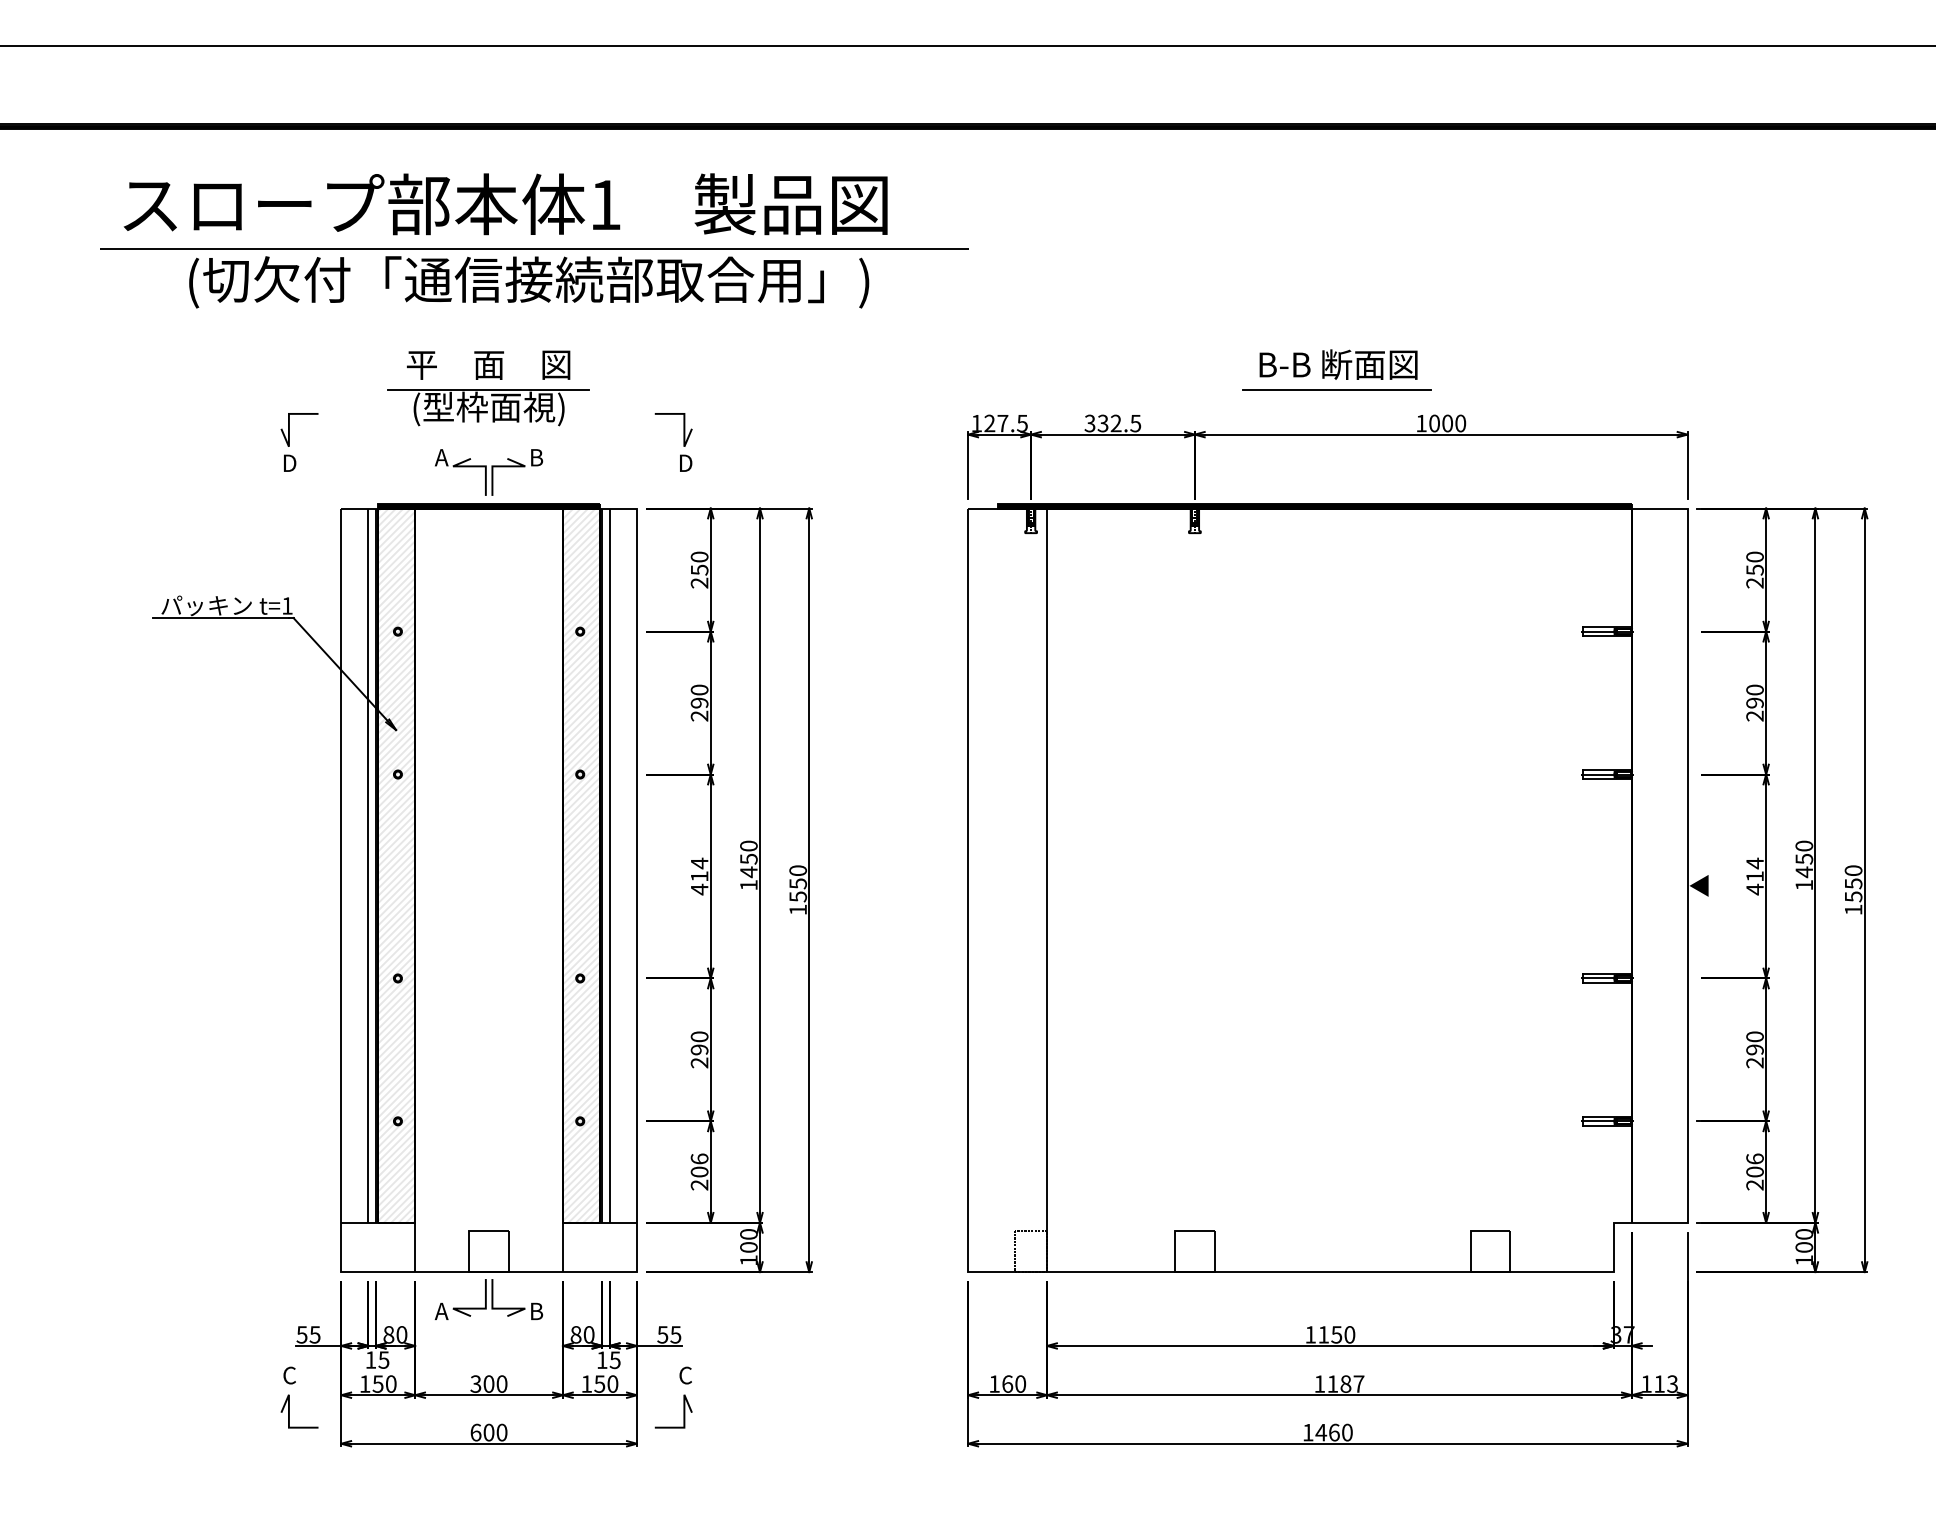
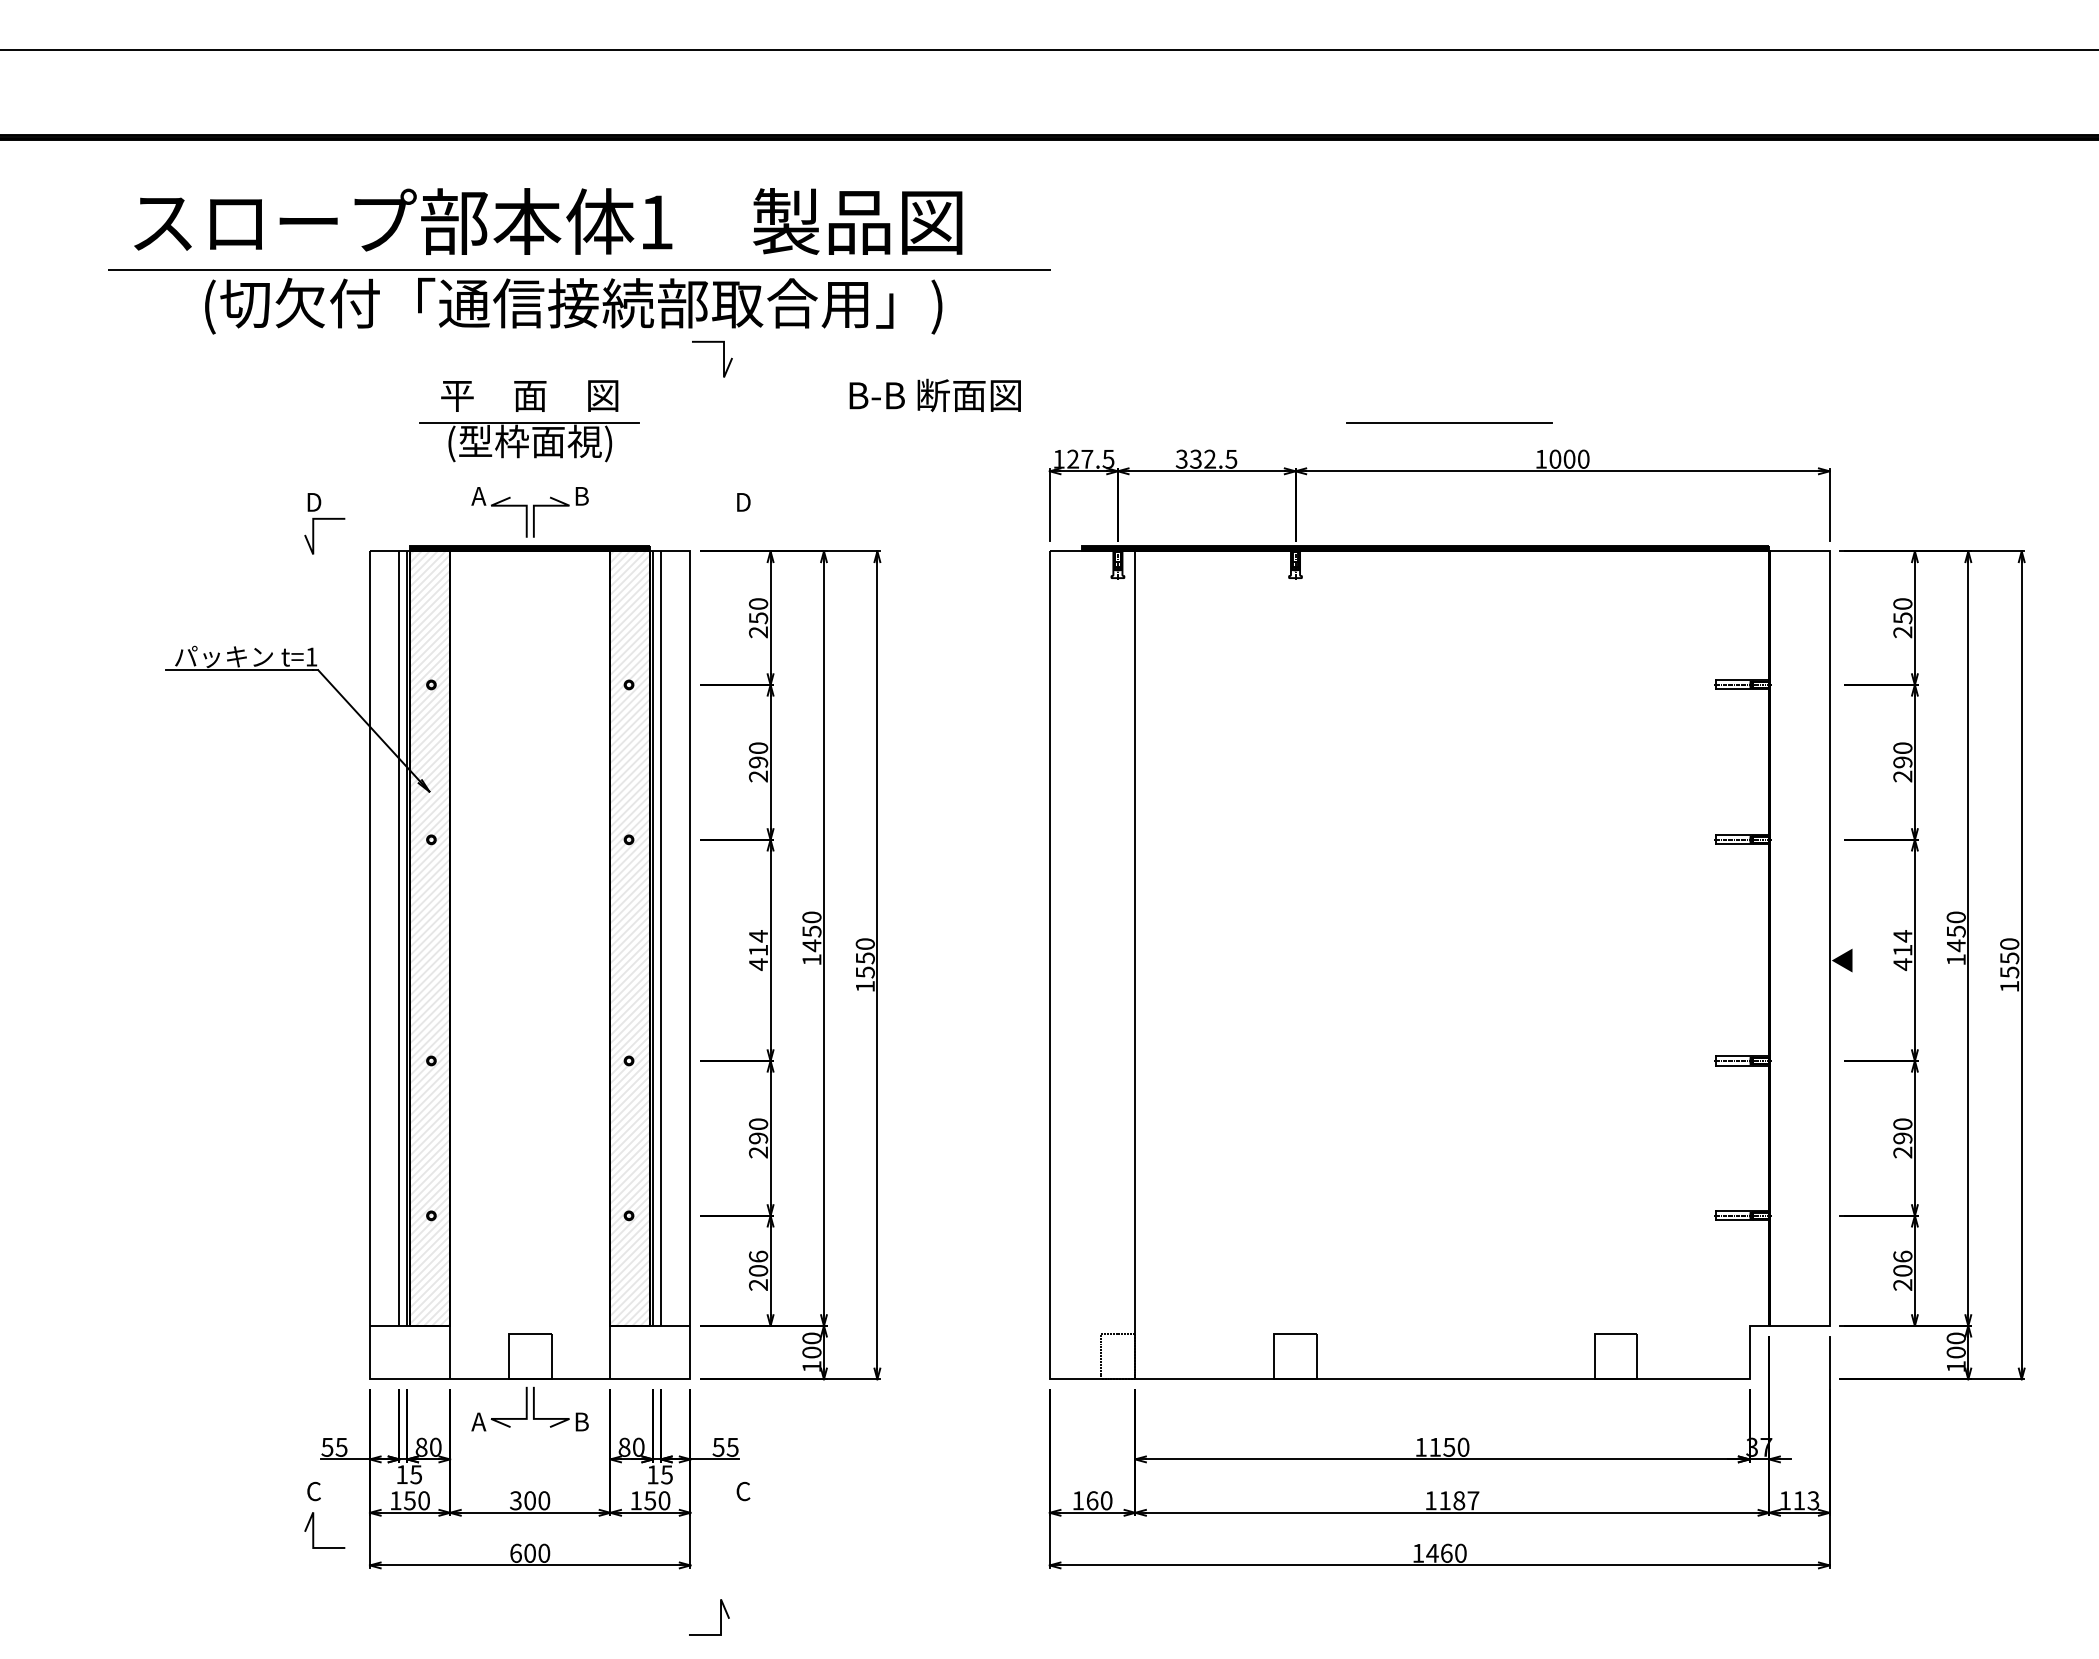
text: (1337, 364) -> (934, 395), moved
line: (290, 429) -> (314, 535), moved
line: (683, 429) -> (723, 358), moved
line: (683, 1411) -> (720, 1617), moved

